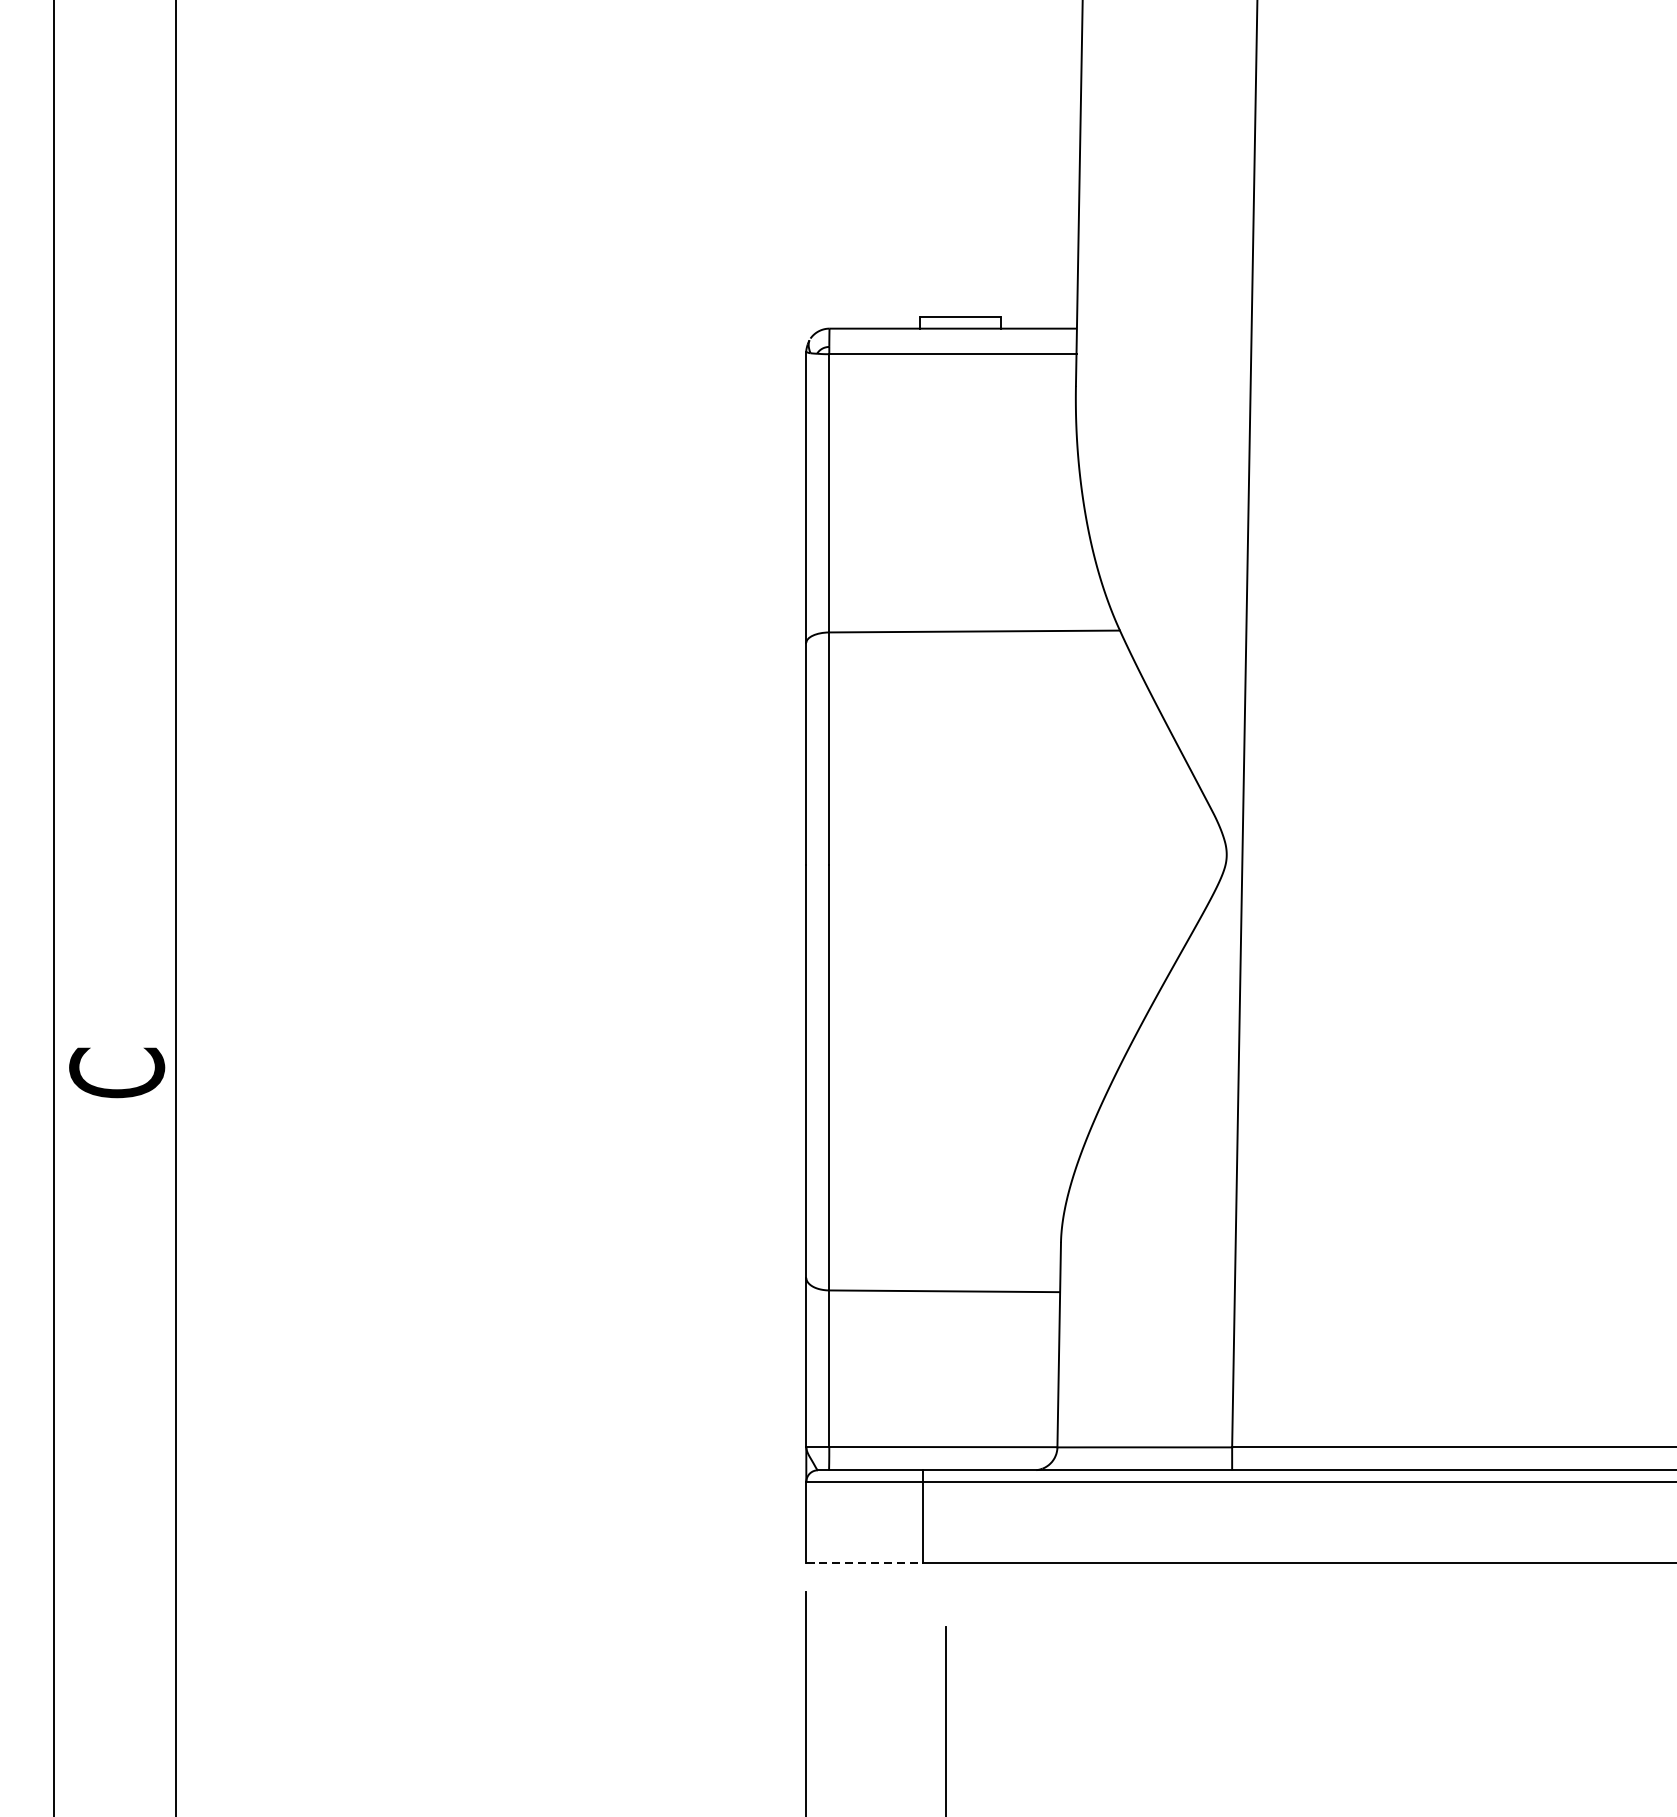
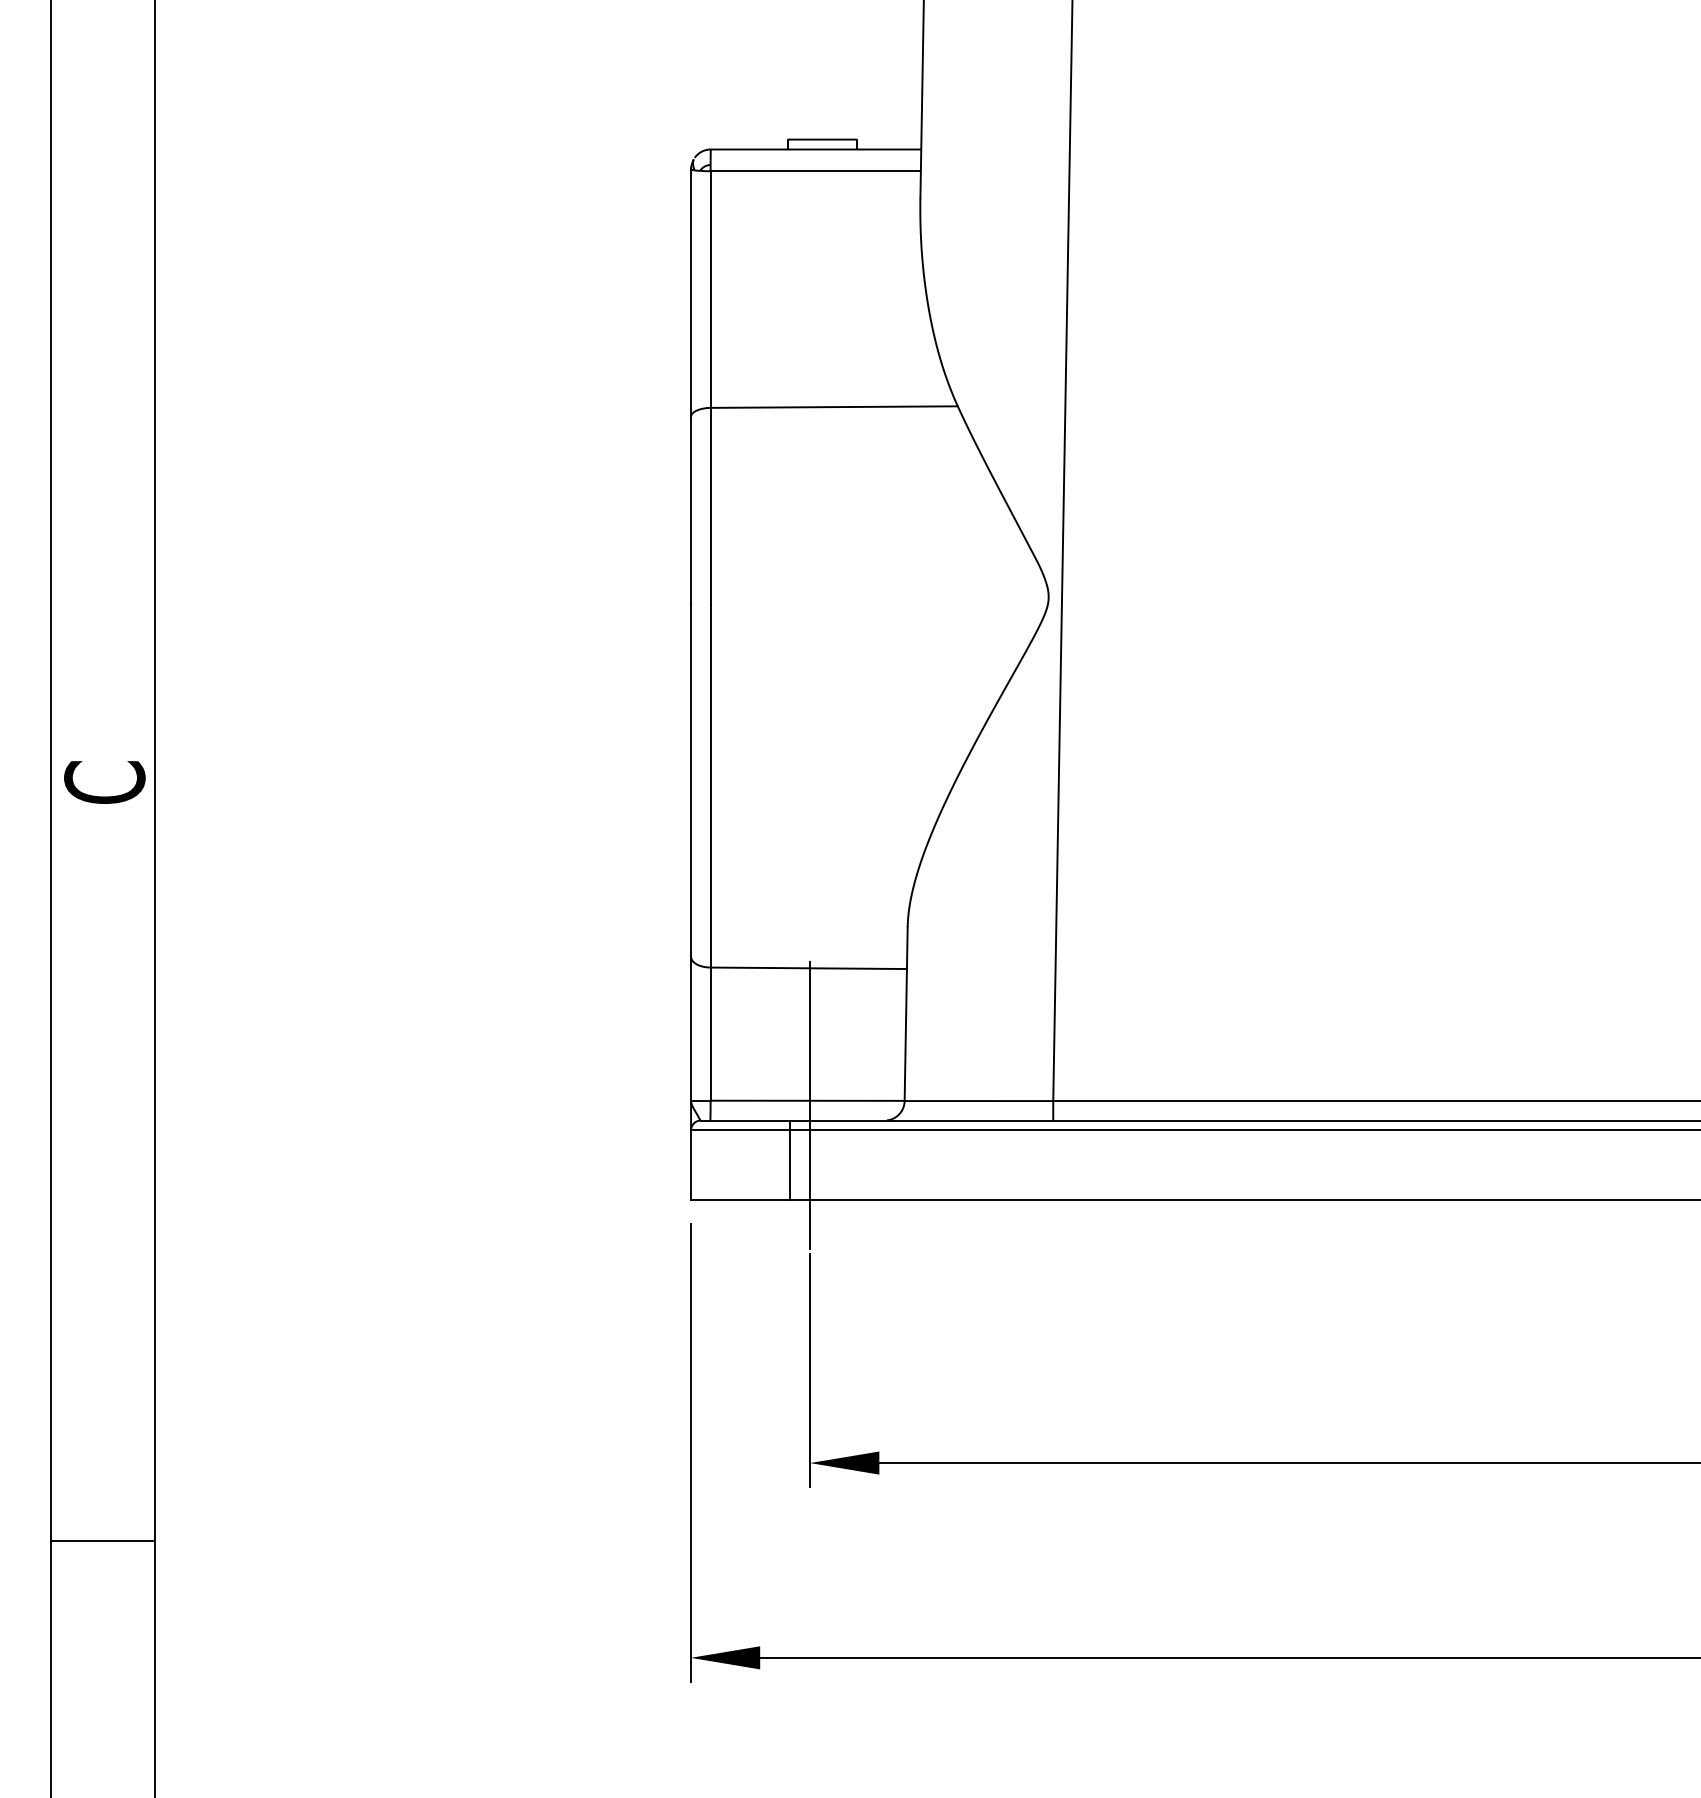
line: (945, 1451) -> (809, 1104), added
line: (864, 1563) -> (740, 1199), dashed -> solid

